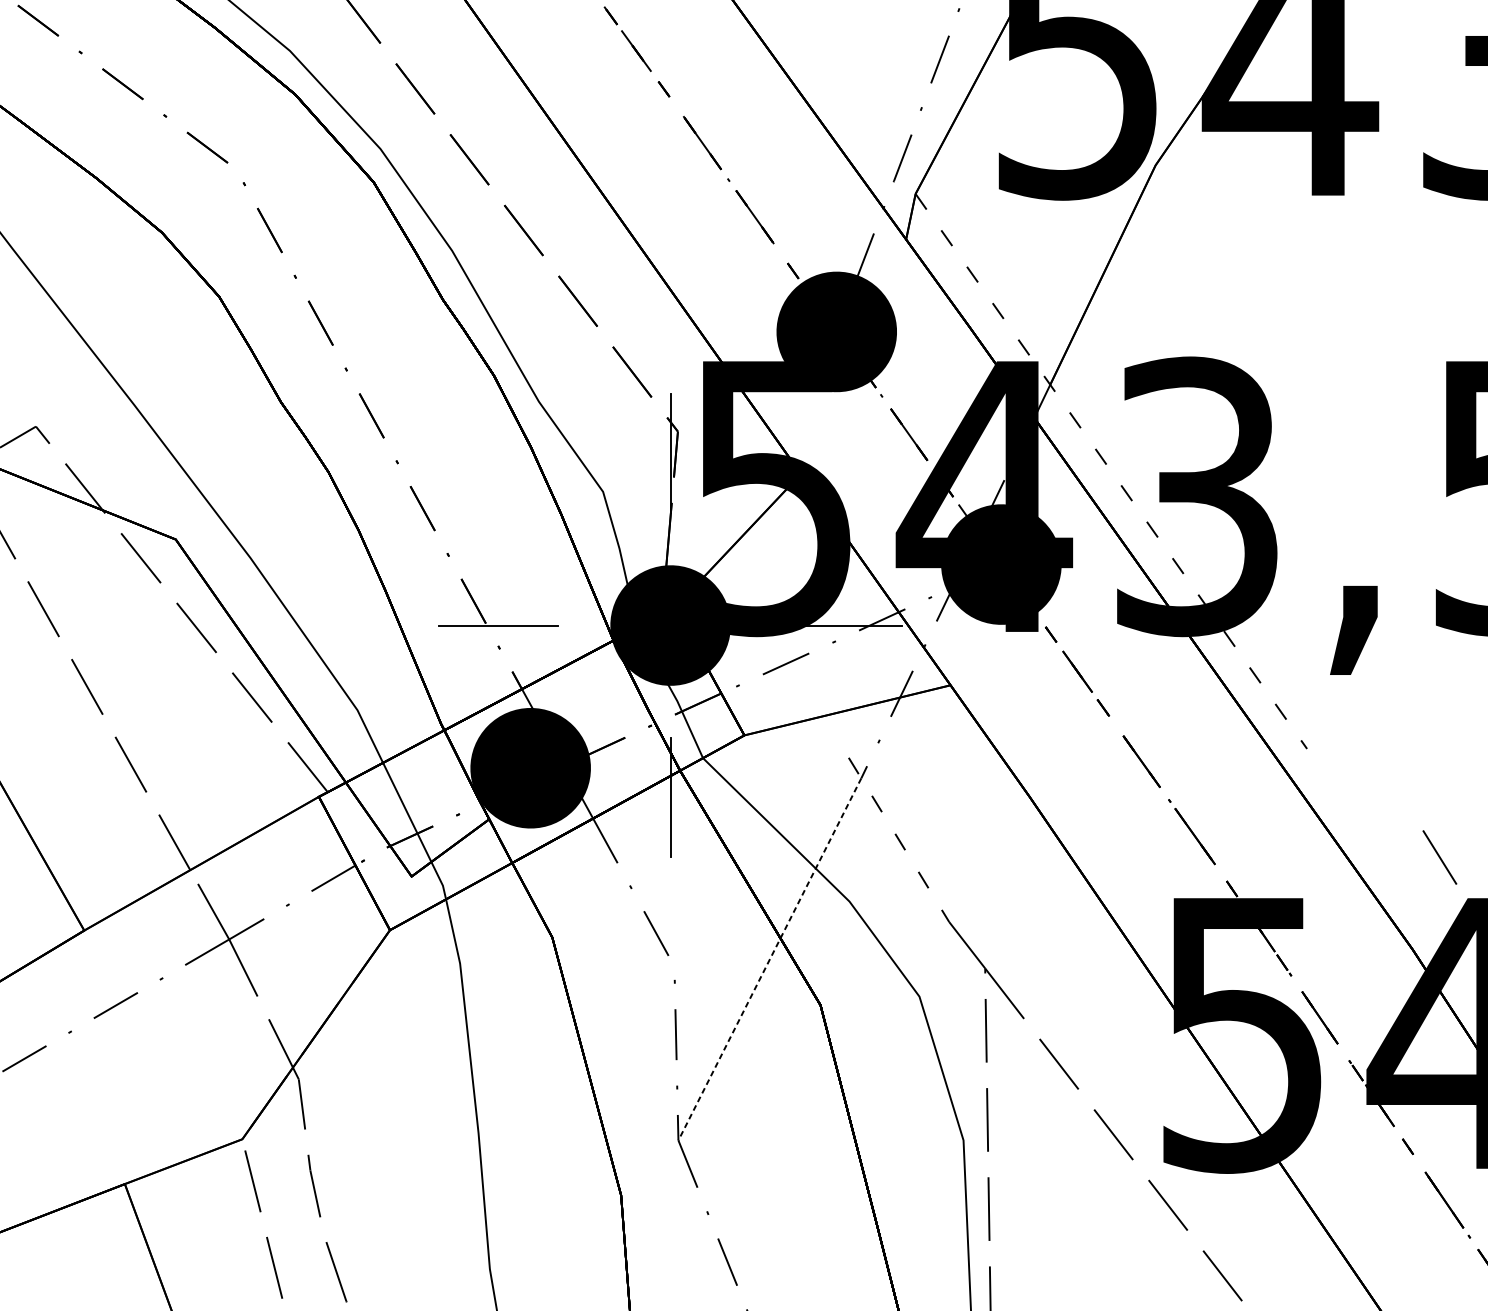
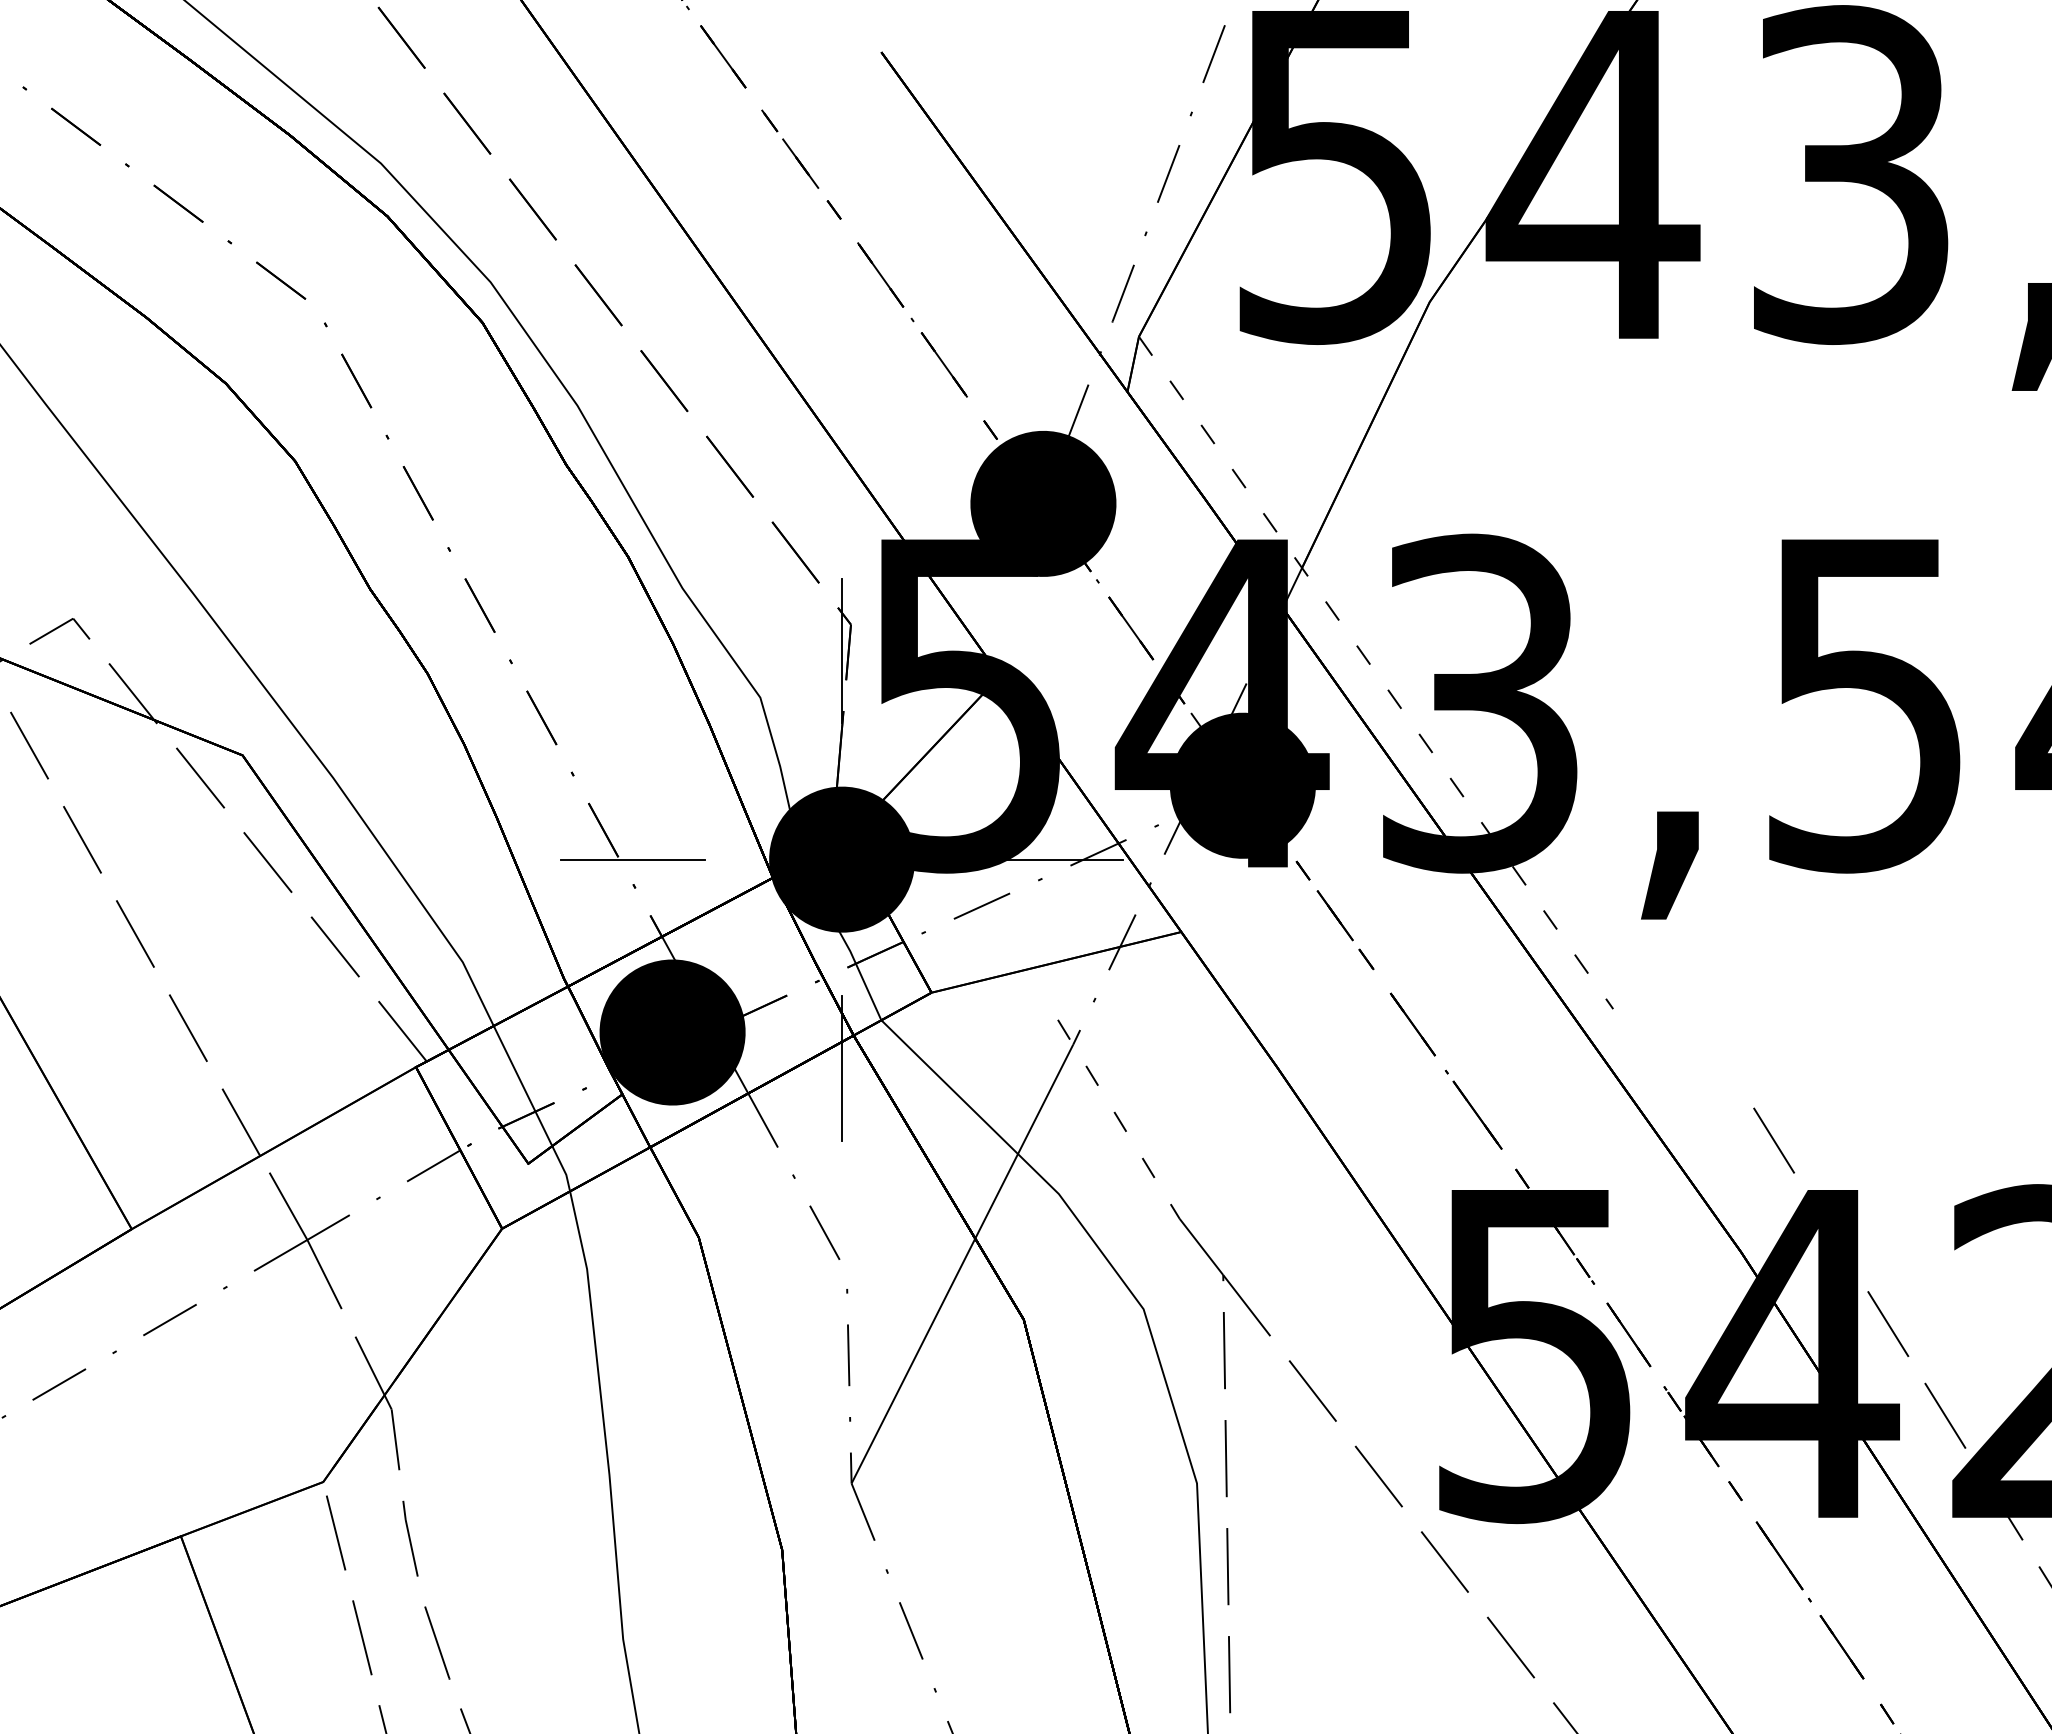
line: (769, 959) -> (962, 1264), dashed -> solid

